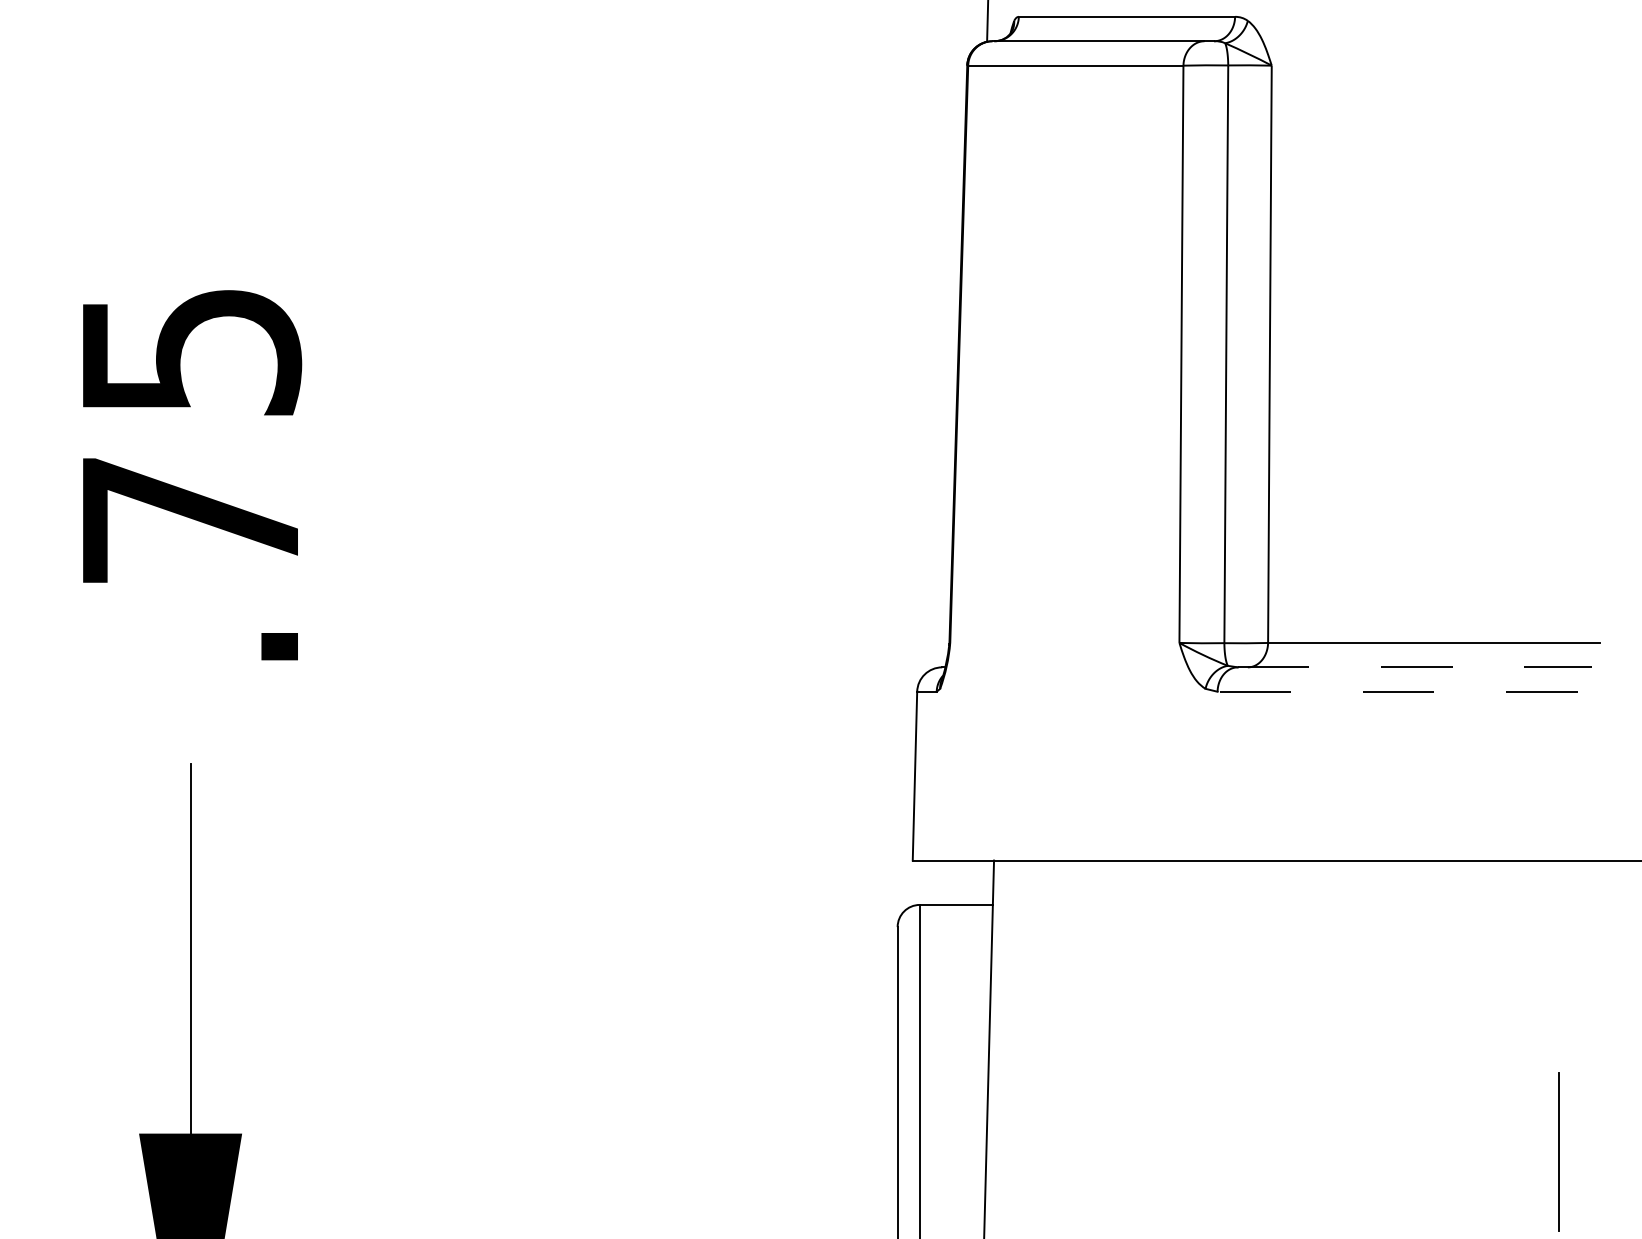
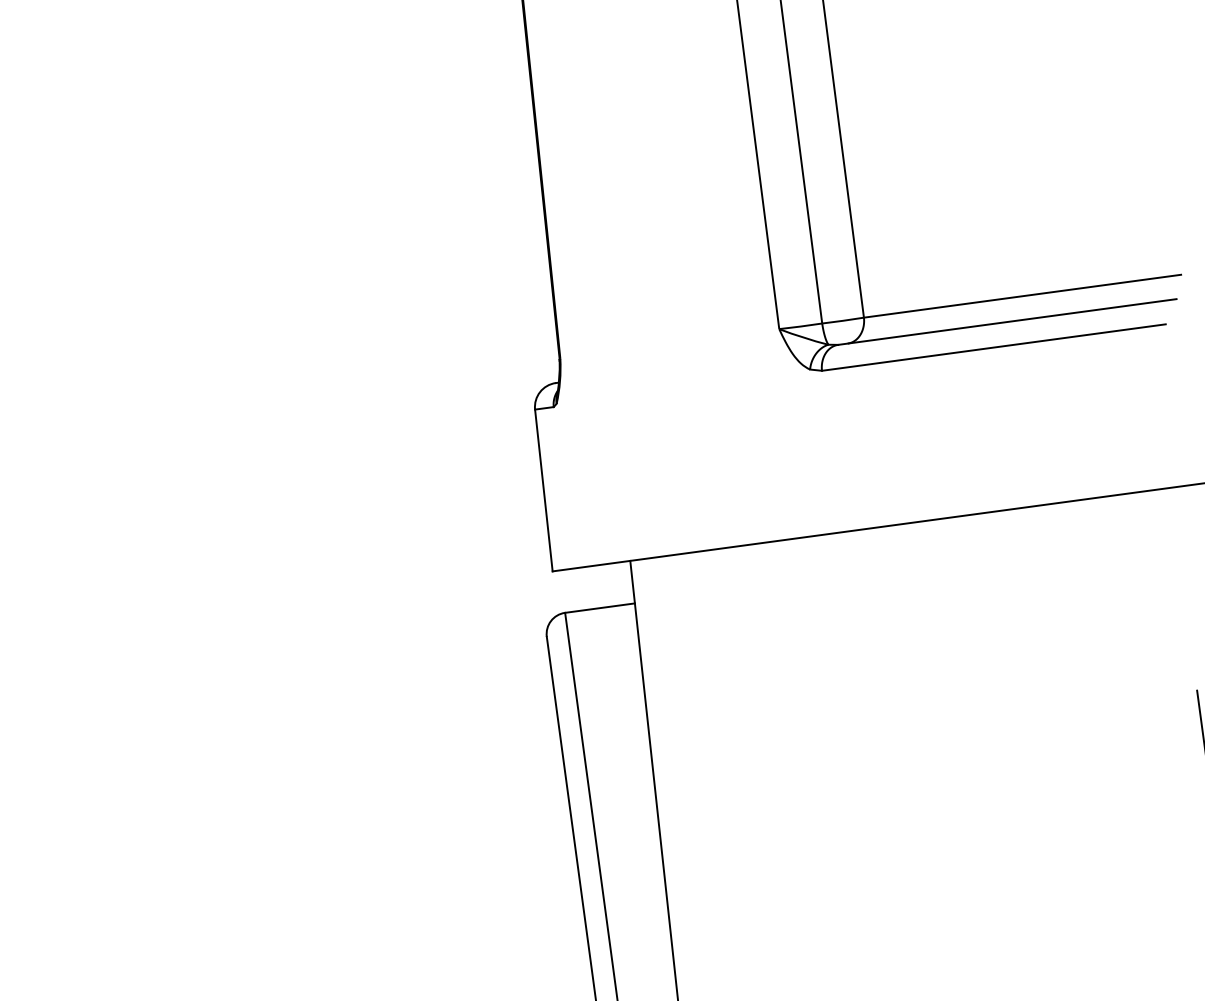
line: (1415, 667) -> (1007, 322), dashed -> solid
line: (1397, 691) -> (993, 347), dashed -> solid

